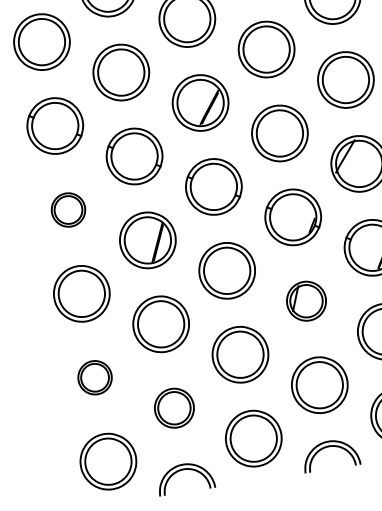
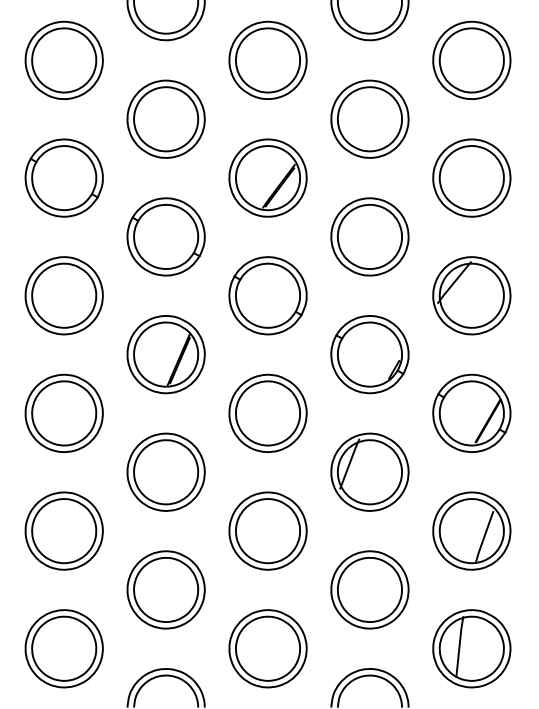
part: (68, 209) -> (63, 295), size x1.67
part: (306, 300) -> (369, 471), size x1.43
part: (94, 377) -> (63, 530), size x1.67
part: (173, 407) -> (165, 589), size x1.43

